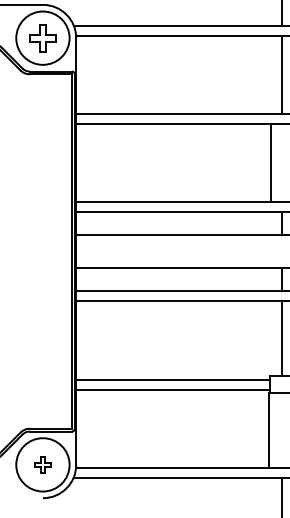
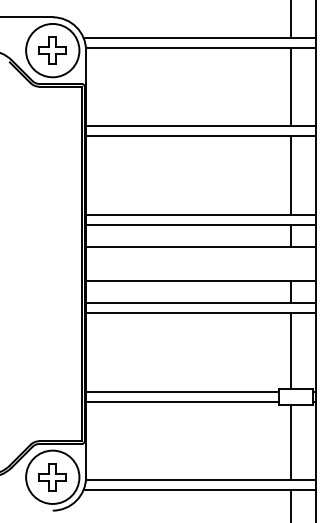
line: (270, 162) -> (291, 174), moved
line: (268, 430) -> (291, 442), moved
part: (42, 465) -> (52, 477), size x1.67

